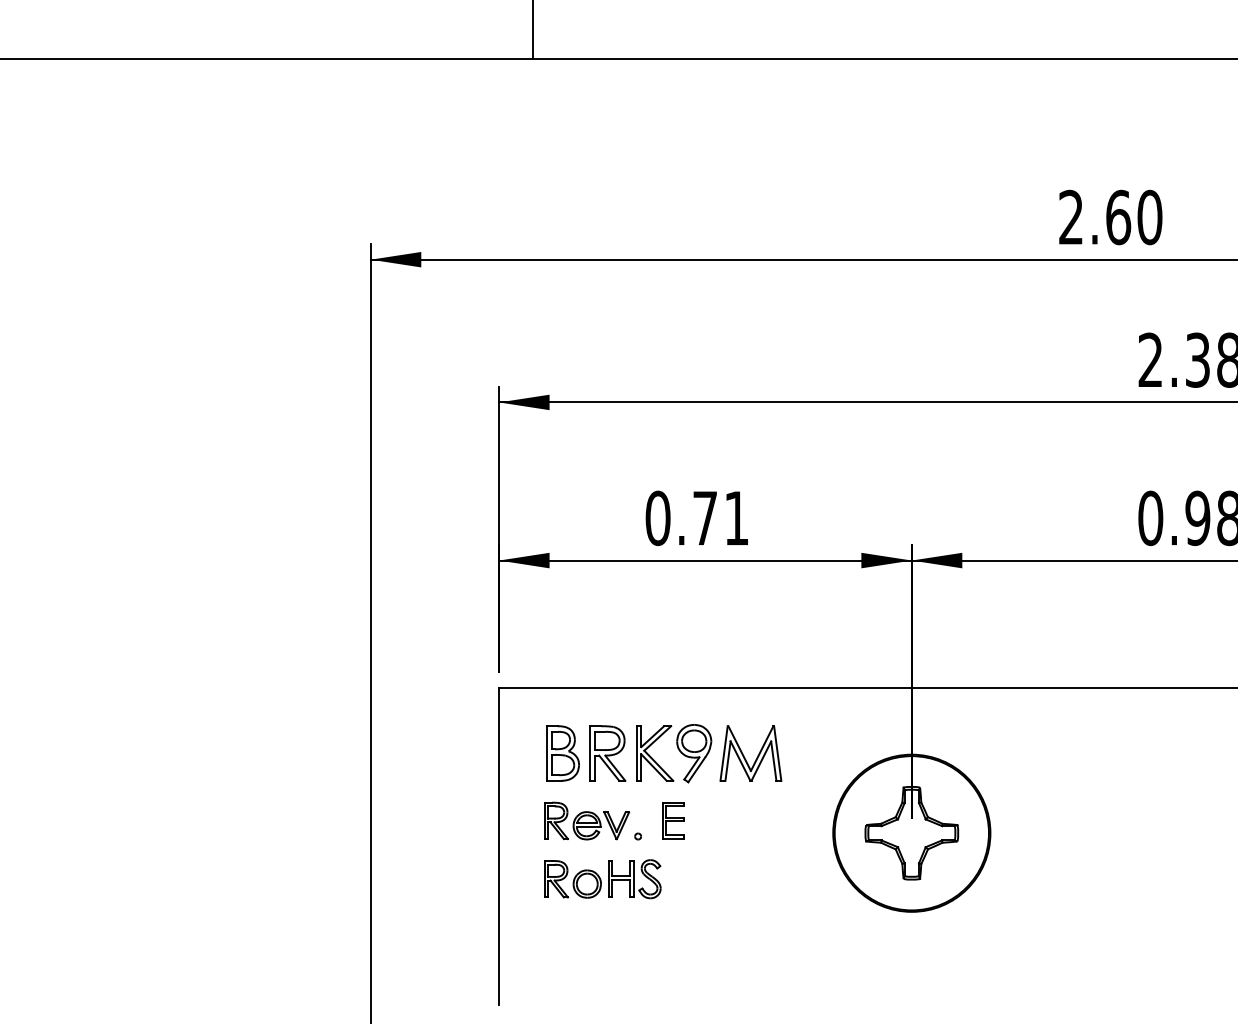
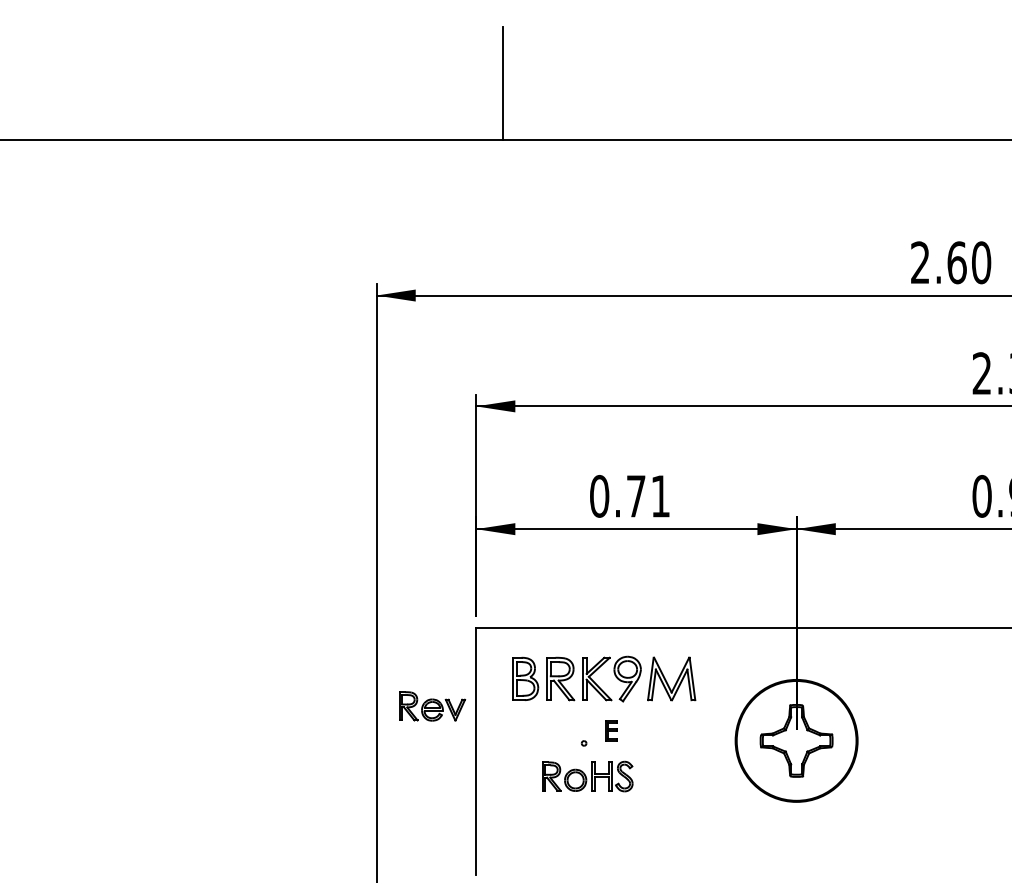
part: (673, 819) -> (611, 730), size x0.7
part: (587, 821) -> (432, 706), moved
part: (602, 879) -> (587, 776), moved

